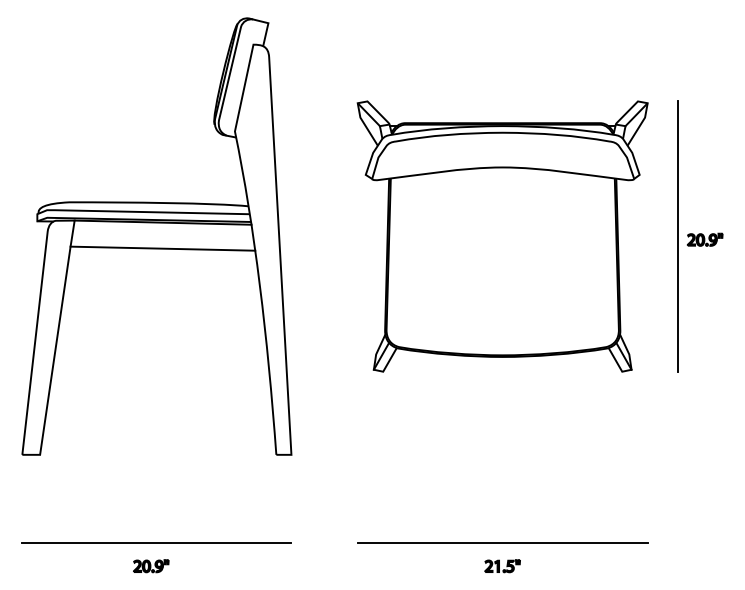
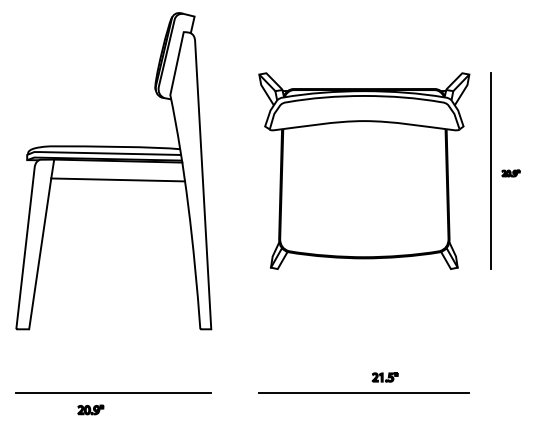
part: (705, 239) -> (511, 173), size x0.7
part: (151, 566) -> (91, 410), moved
part: (502, 566) -> (385, 377), moved

